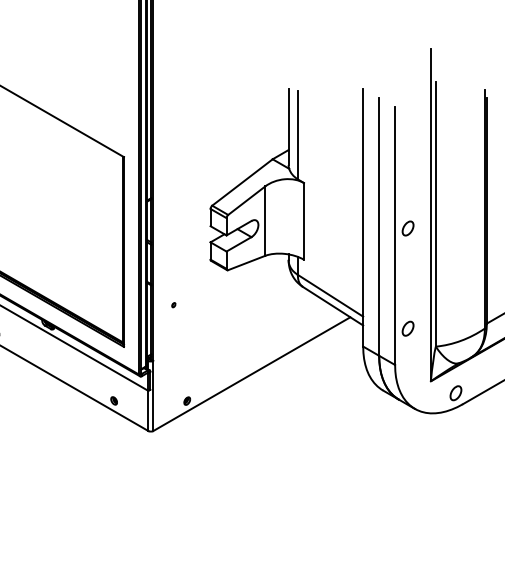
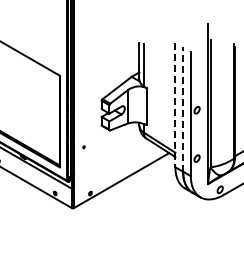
line: (363, 218) -> (175, 105), solid -> dashed
line: (379, 224) -> (183, 108), solid -> dashed

